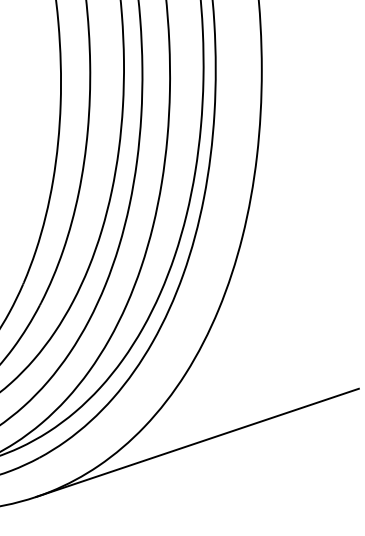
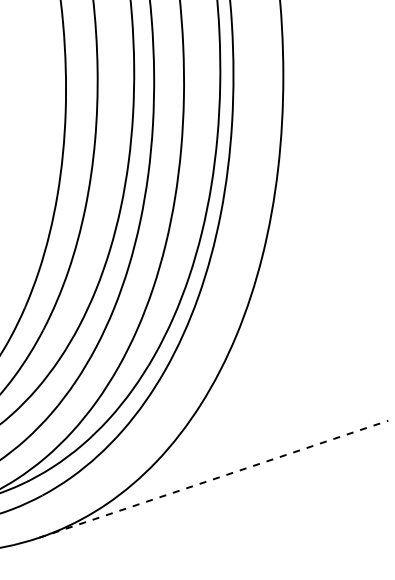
line: (198, 443) -> (214, 479), solid -> dashed

